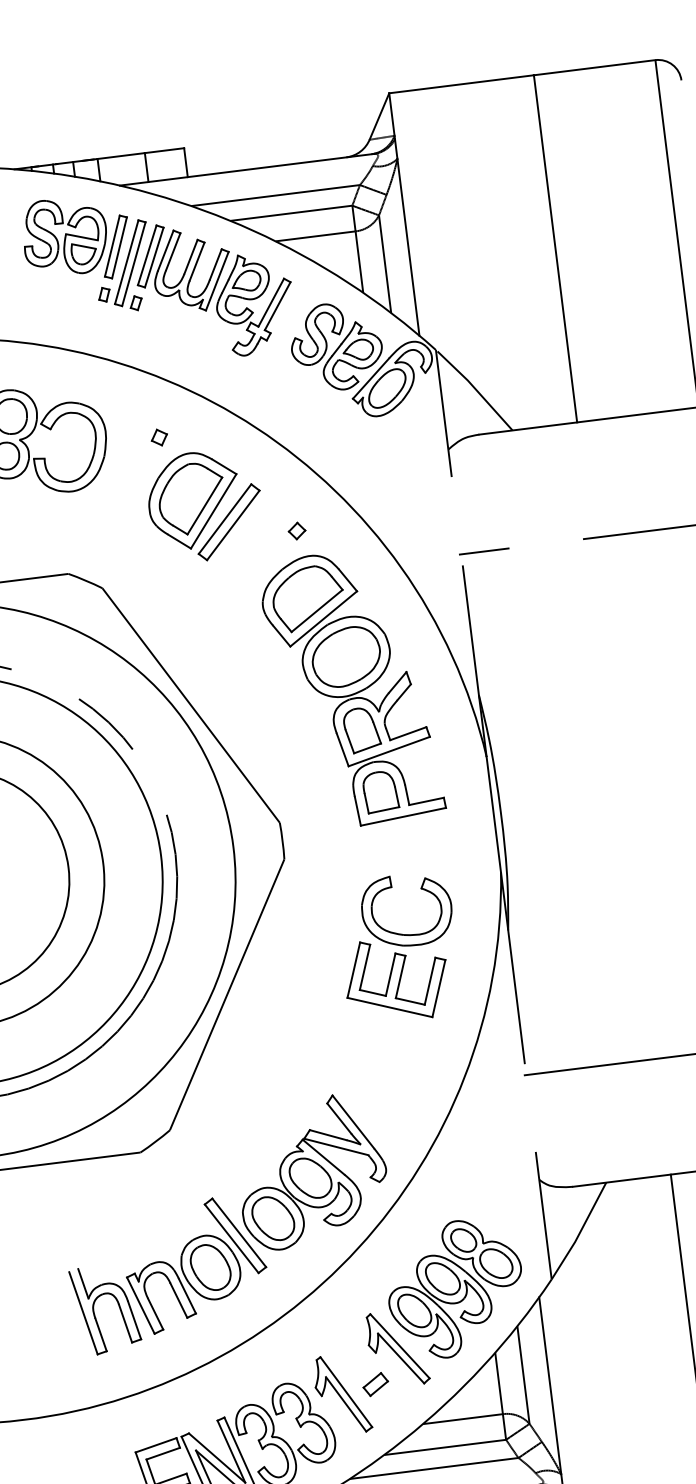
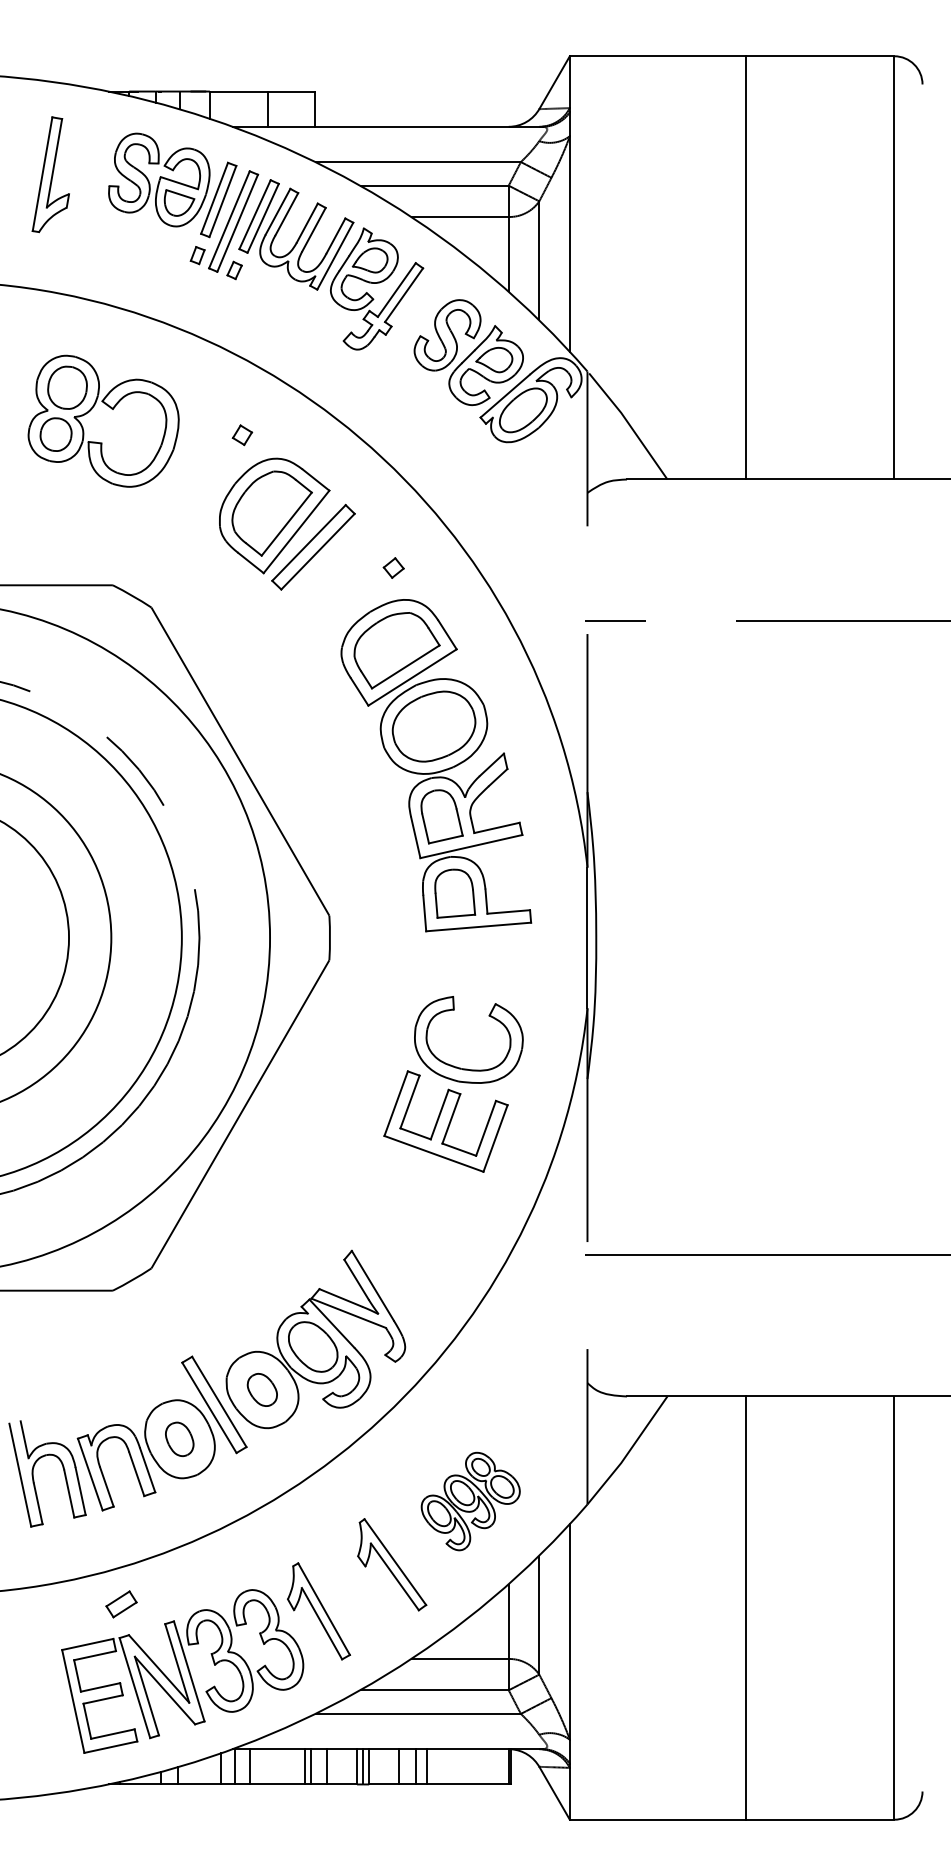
part: (273, 1218) -> (262, 1389), size x0.6
part: (210, 1267) -> (179, 1439), size x0.6
part: (455, 1288) -> (470, 1501), size x0.6
part: (375, 1384) -> (121, 1604), moved

